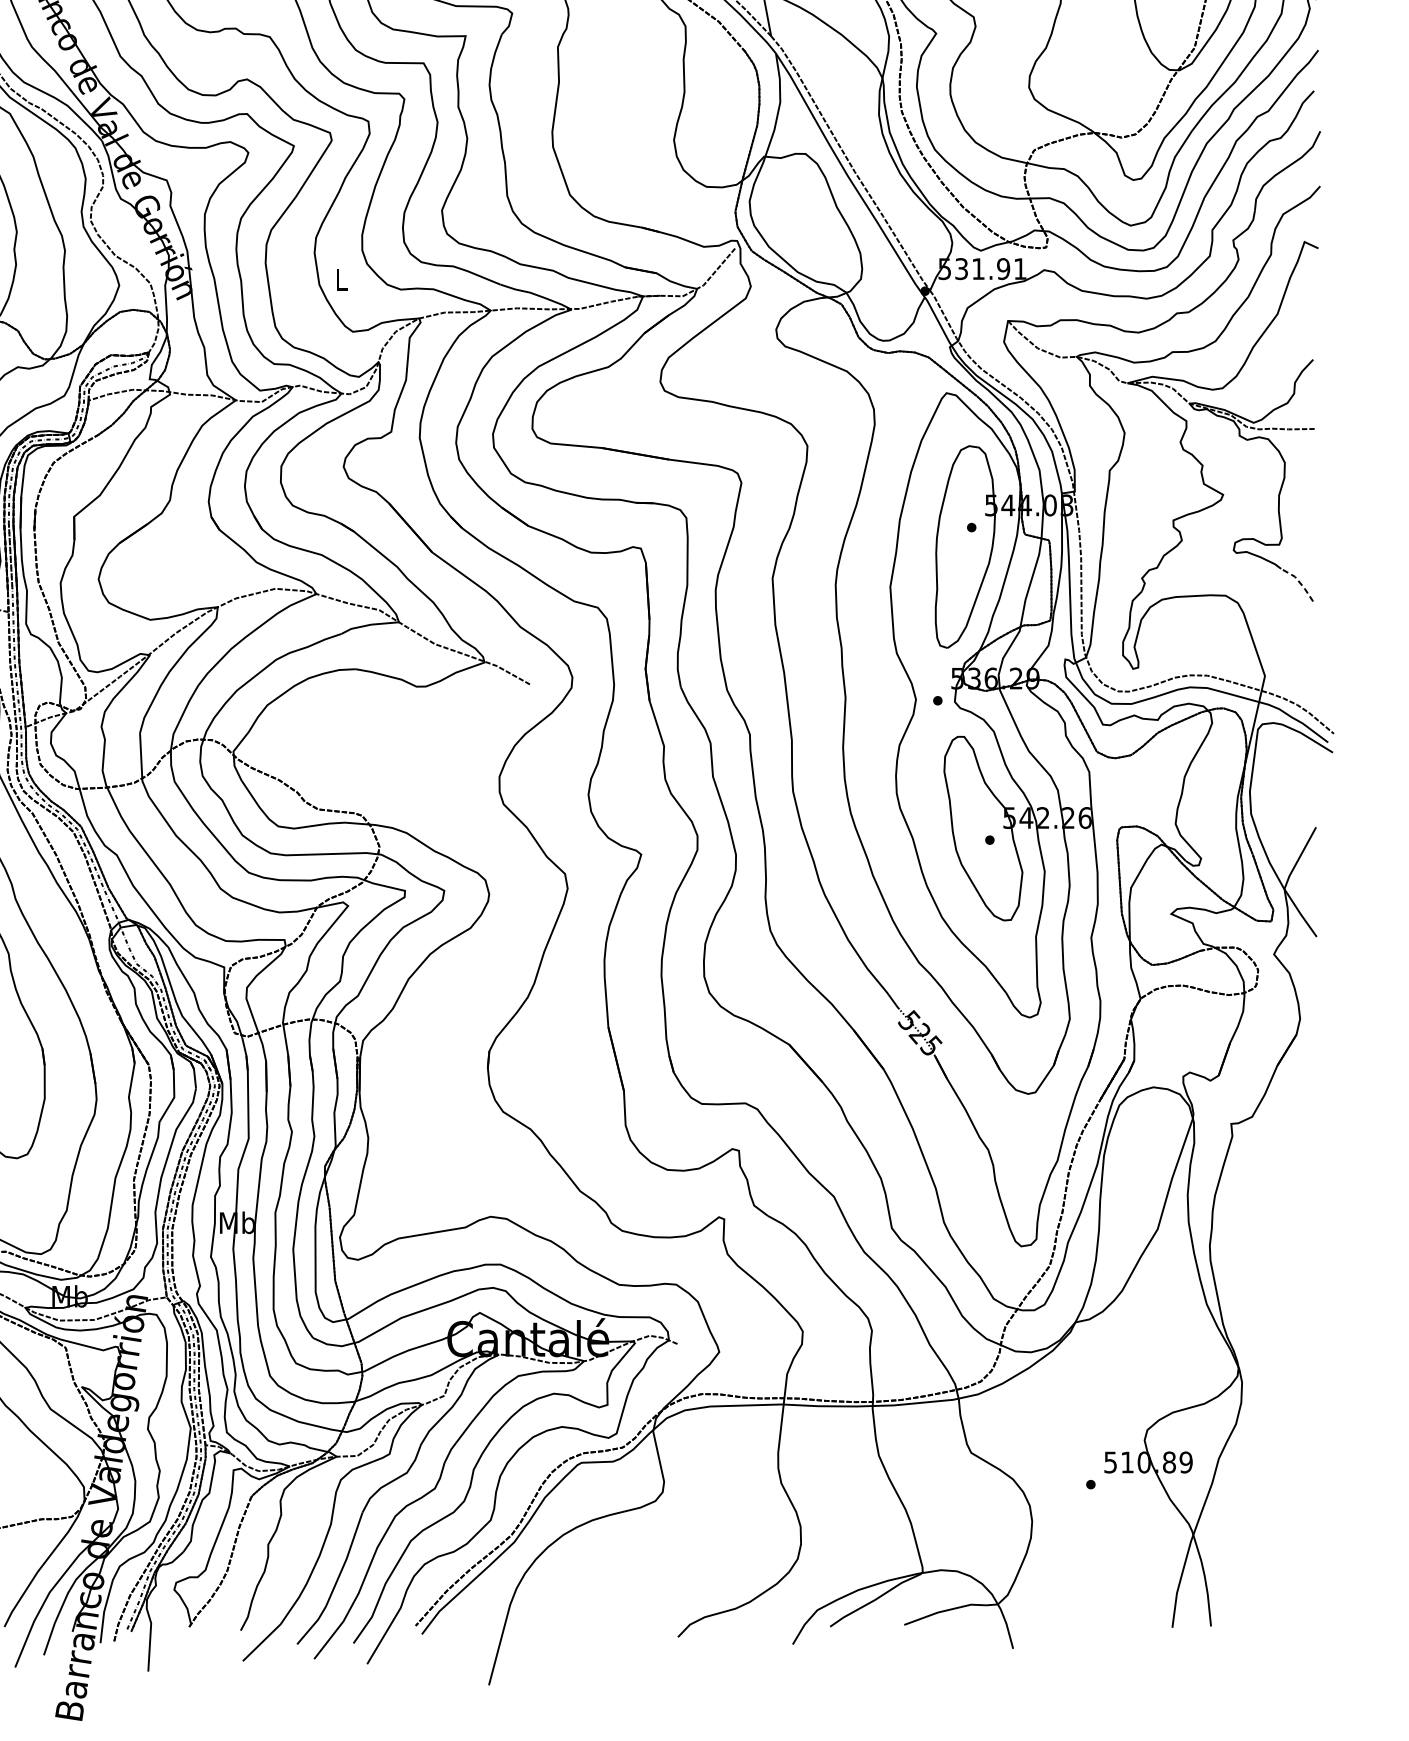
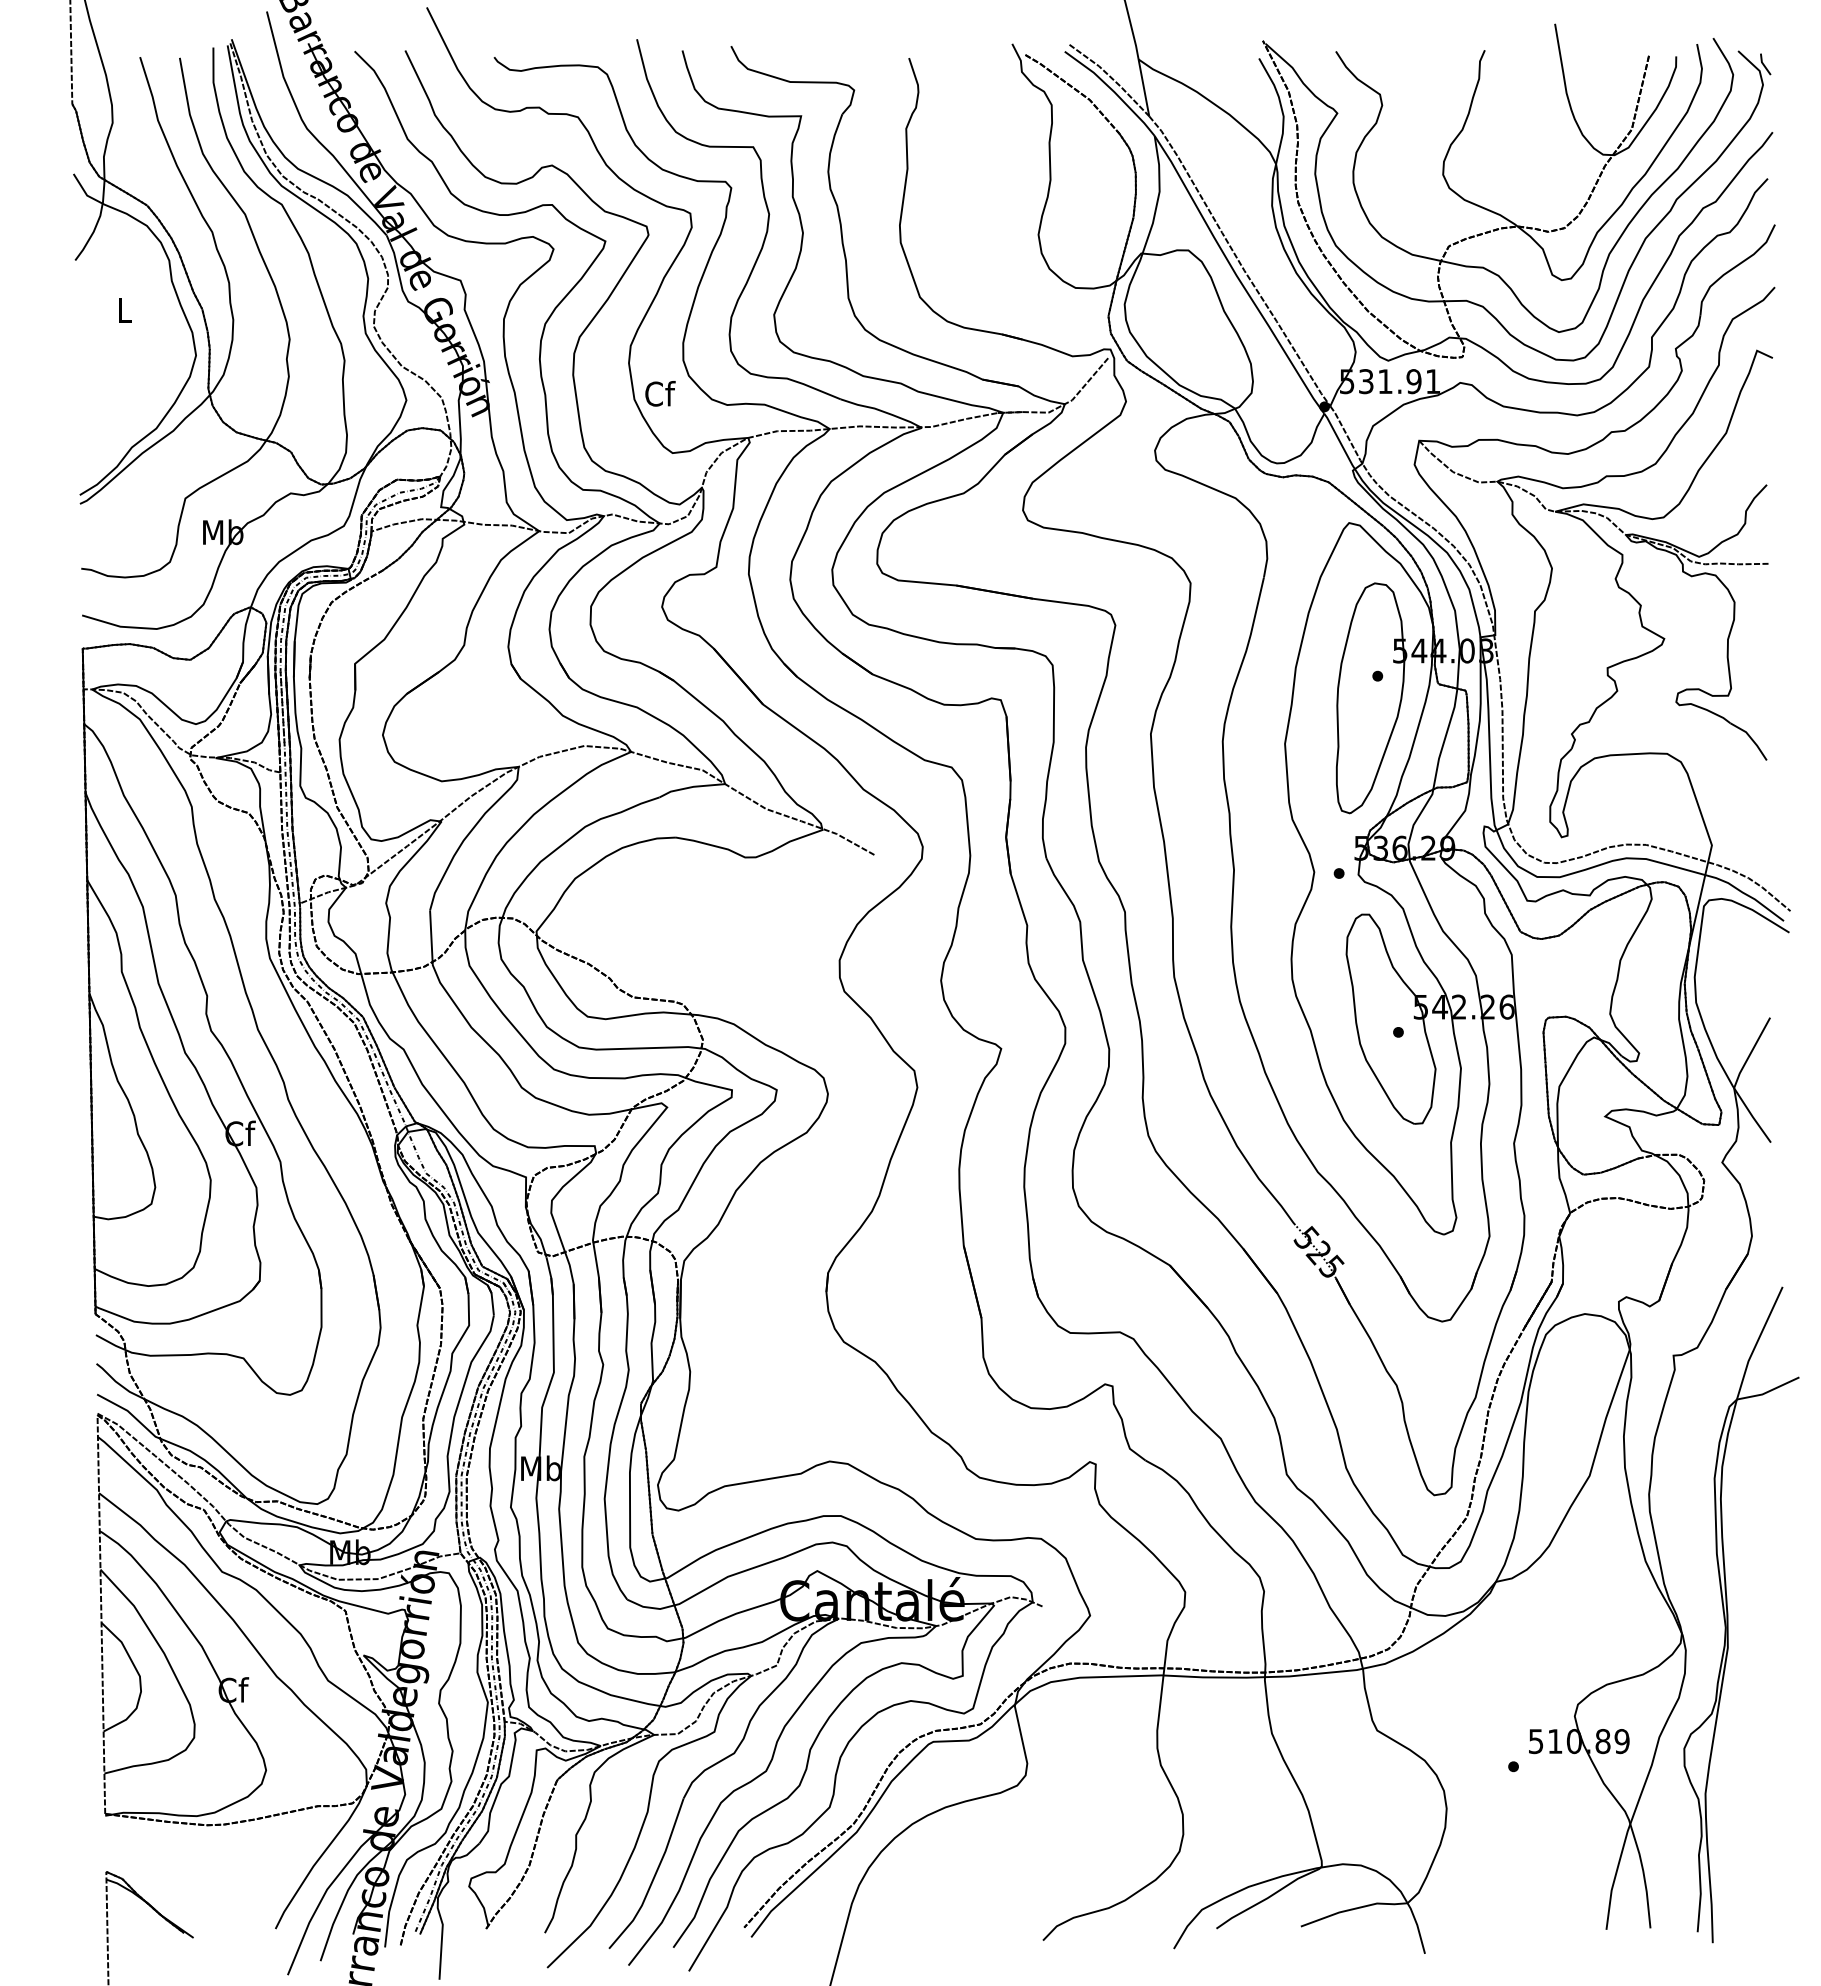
text: (342, 279) -> (660, 393), L -> Cf
line: (1299, 582) -> (1751, 738), dashed -> solid
part: (1279, 1351) -> (1728, 1614), added

